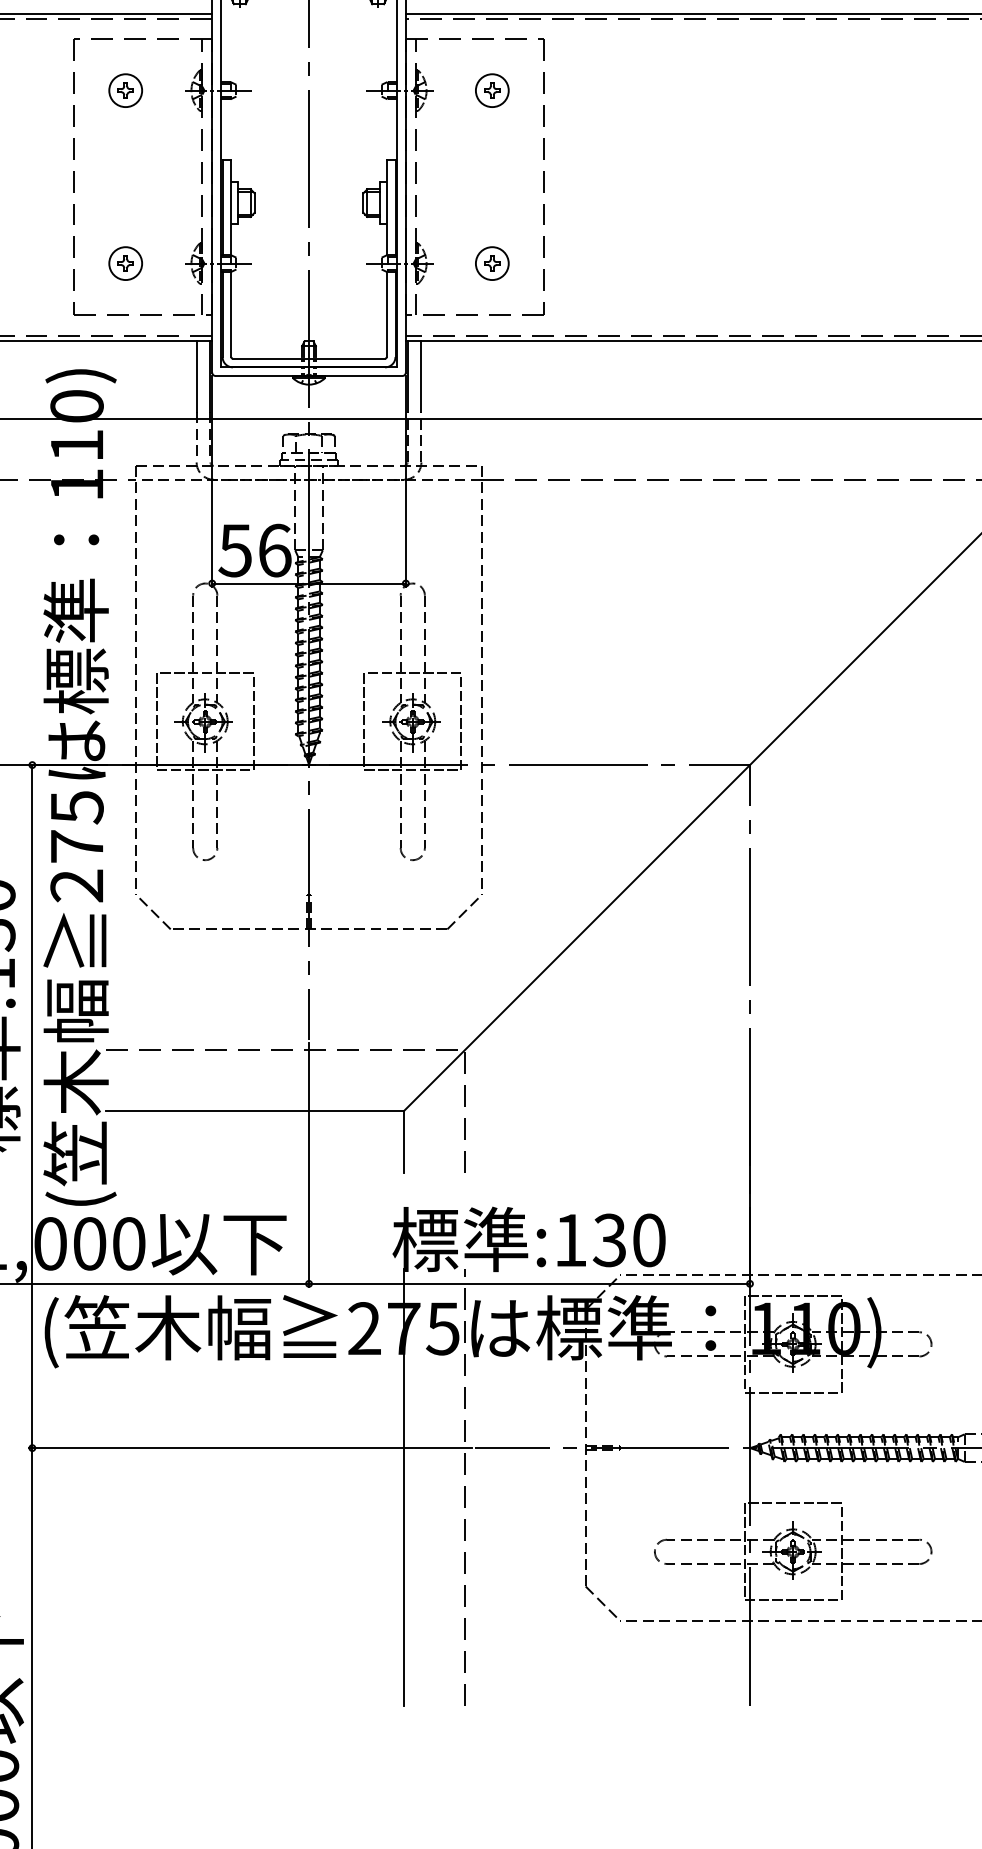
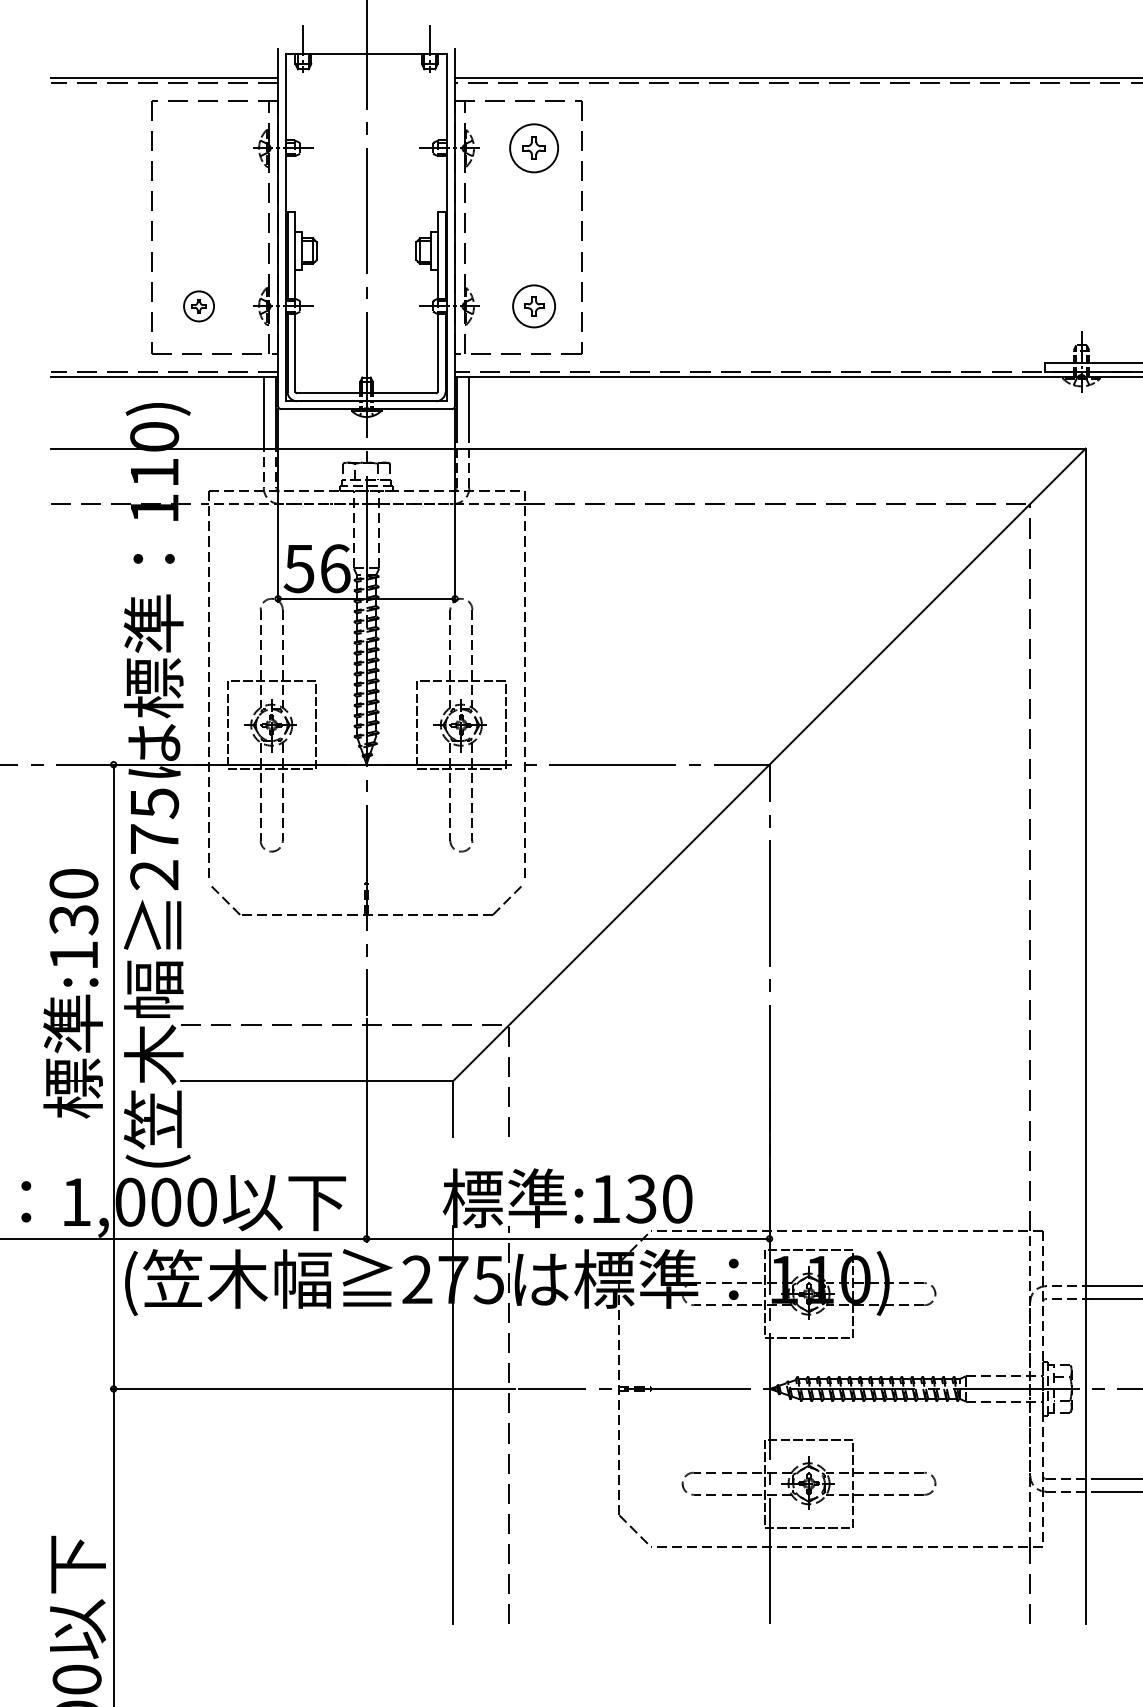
part: (125, 90) -> (198, 148), removed
part: (491, 90) -> (533, 148), size x1.6
part: (491, 263) -> (533, 306), size x1.4

